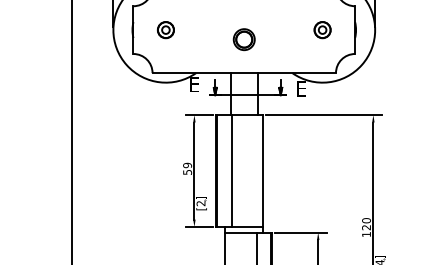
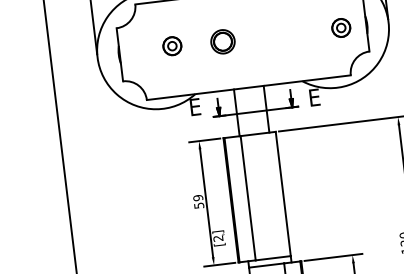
part: (165, 30) -> (171, 46), moved
part: (322, 30) -> (341, 28), moved
part: (243, 39) -> (222, 41), moved

